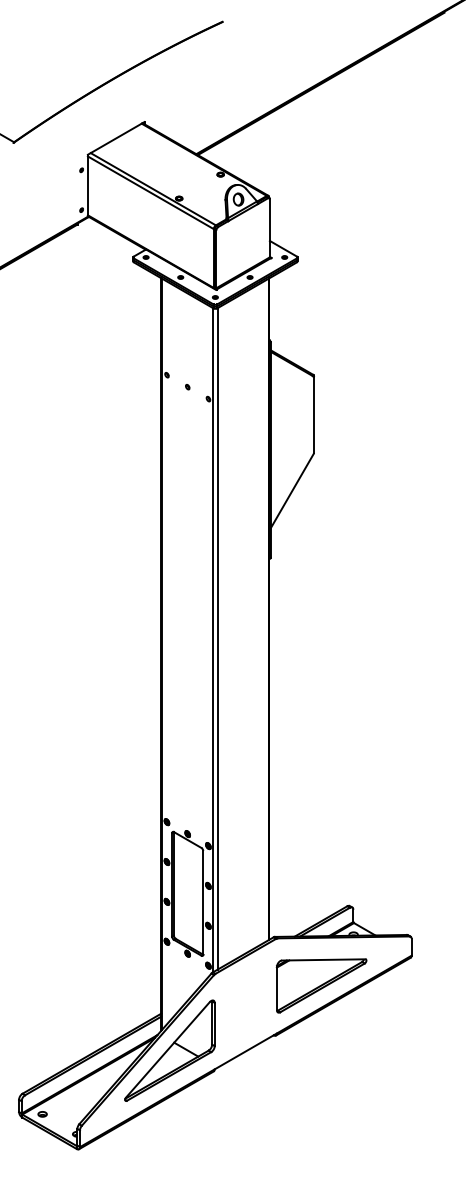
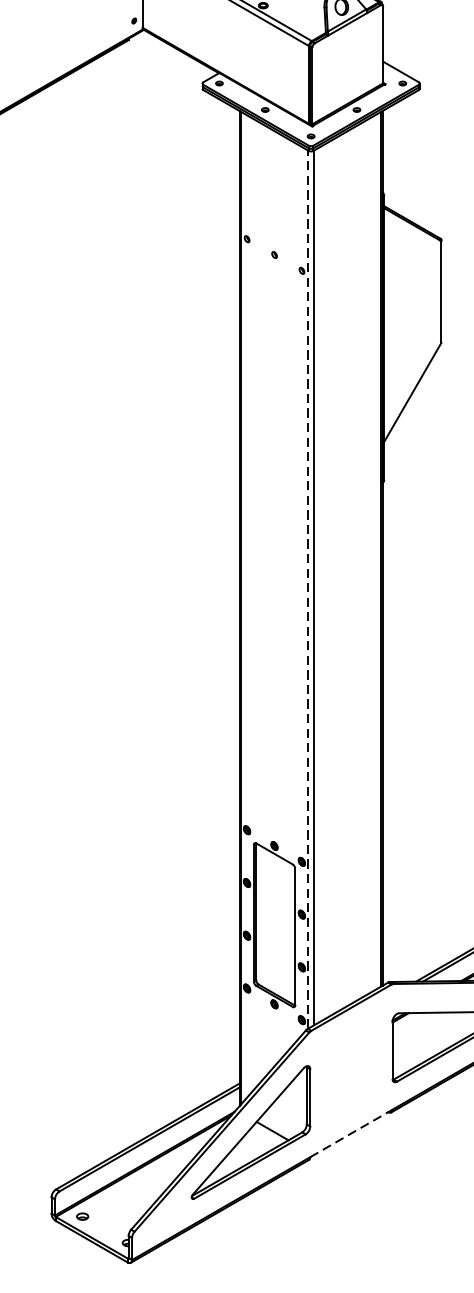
line: (213, 640) -> (308, 590), solid -> dashed
line: (245, 1051) -> (350, 1133), solid -> dashed

